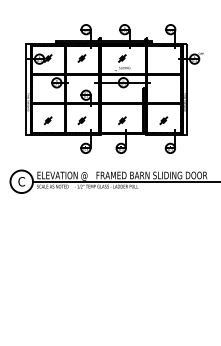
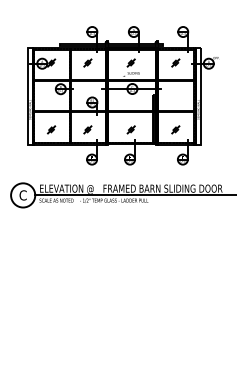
part: (163, 58) -> (175, 63), added

